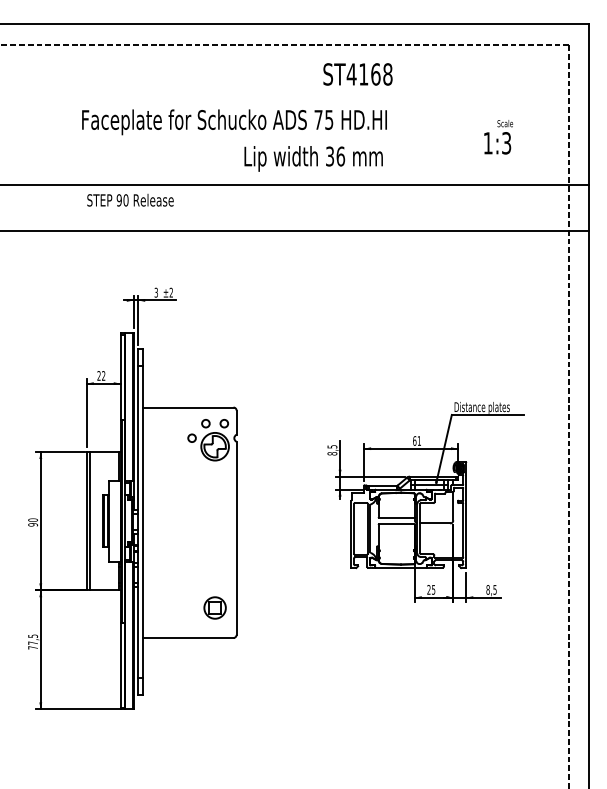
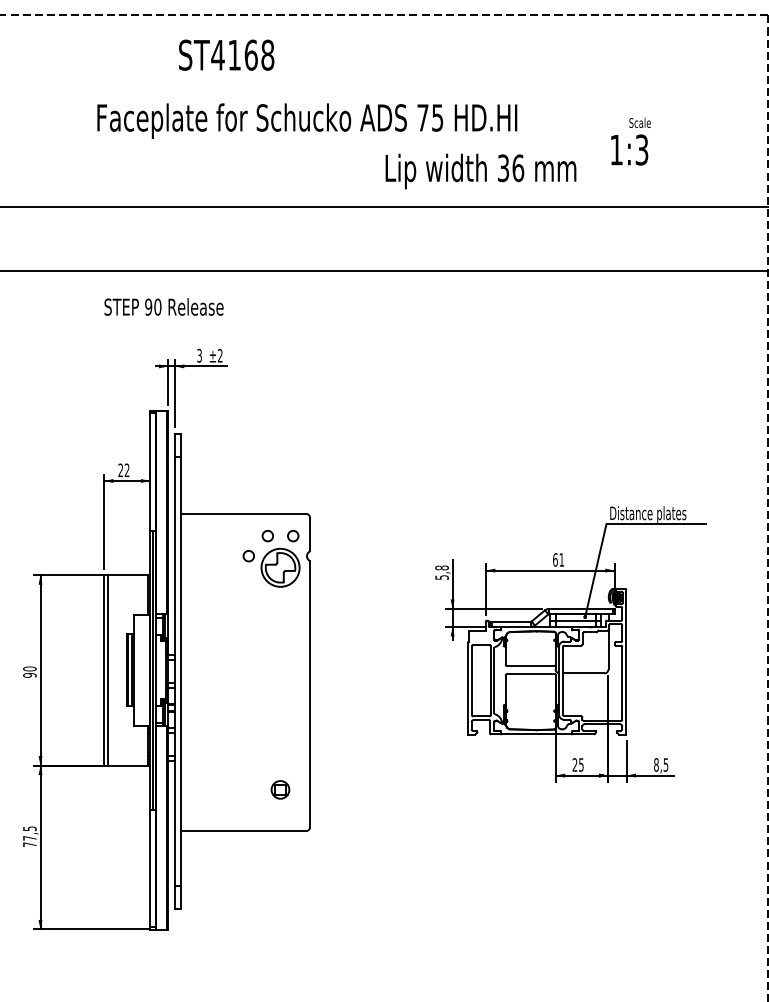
text: (357, 74) -> (225, 55), moved
text: (498, 137) -> (630, 142), moved
text: (313, 158) -> (480, 170), moved
text: (130, 200) -> (164, 307), moved
text: (332, 450) -> (442, 573), 8,5 -> 5,8
part: (214, 607) -> (279, 789), size x0.6

